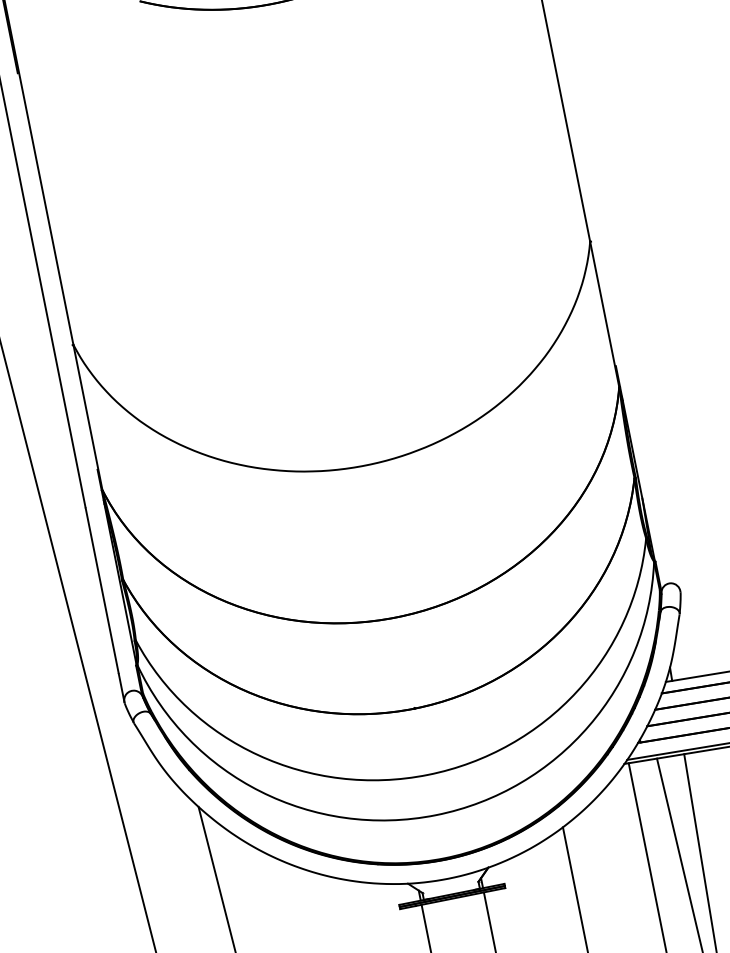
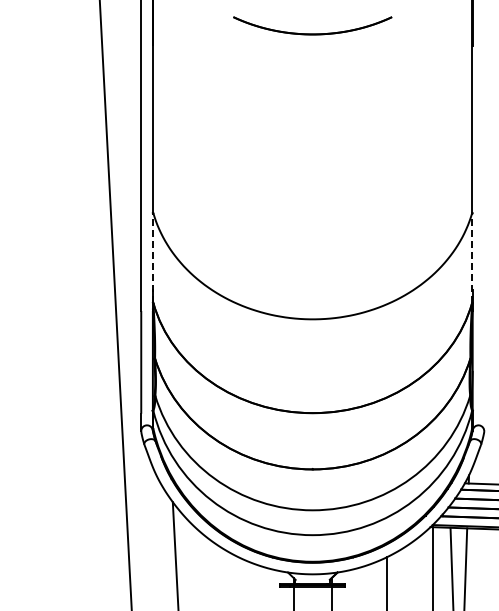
line: (605, 315) -> (472, 258), solid -> dashed
line: (88, 418) -> (153, 258), solid -> dashed

